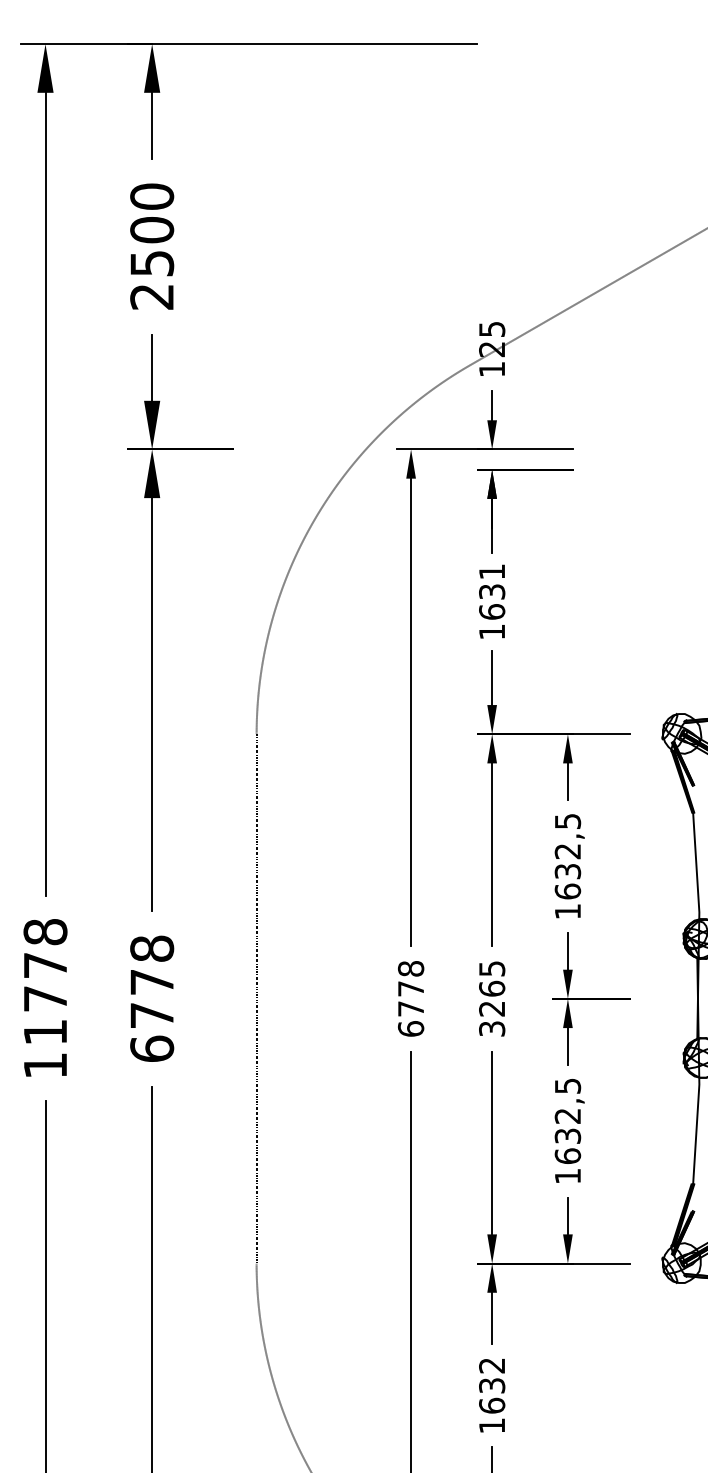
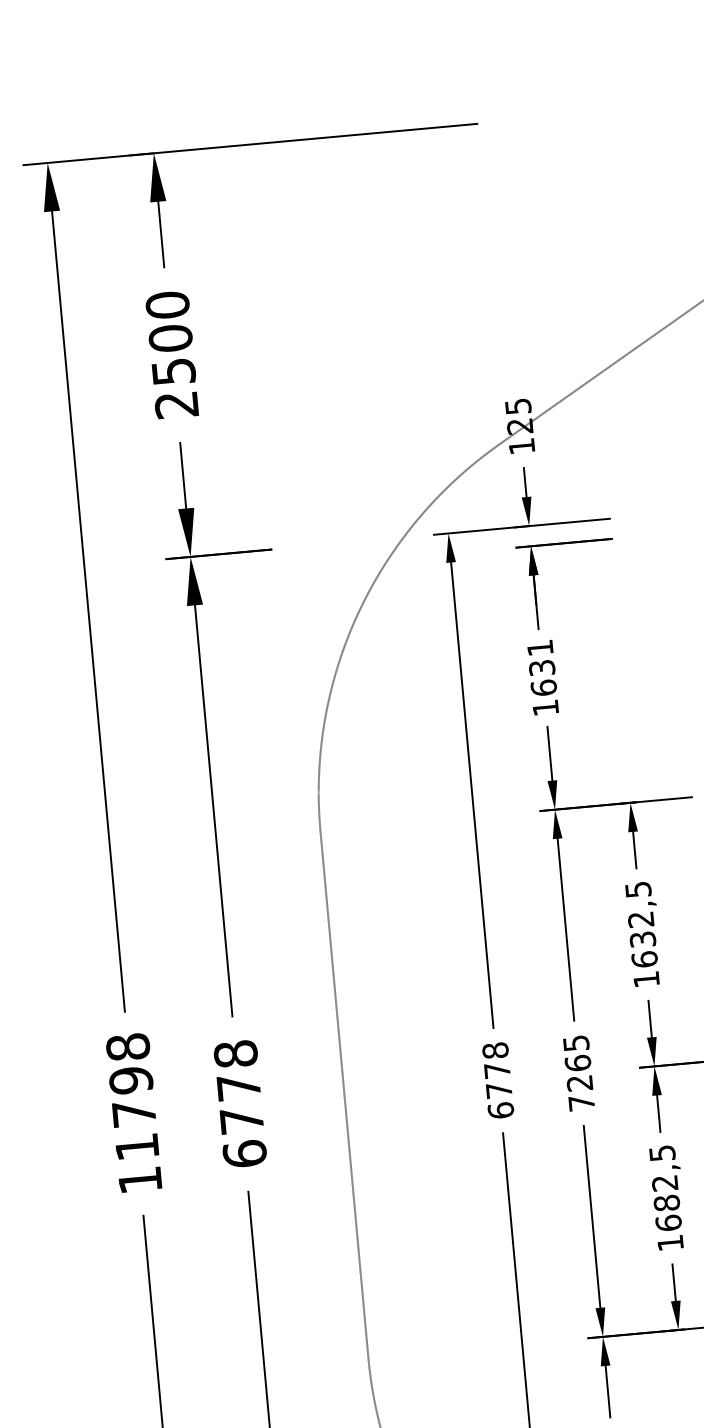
text: (45, 965) -> (131, 1080), 11778 -> 11798
text: (492, 1028) -> (582, 1102), 3265 -> 7265
text: (567, 1136) -> (666, 1203), 1632,5 -> 1682,5

